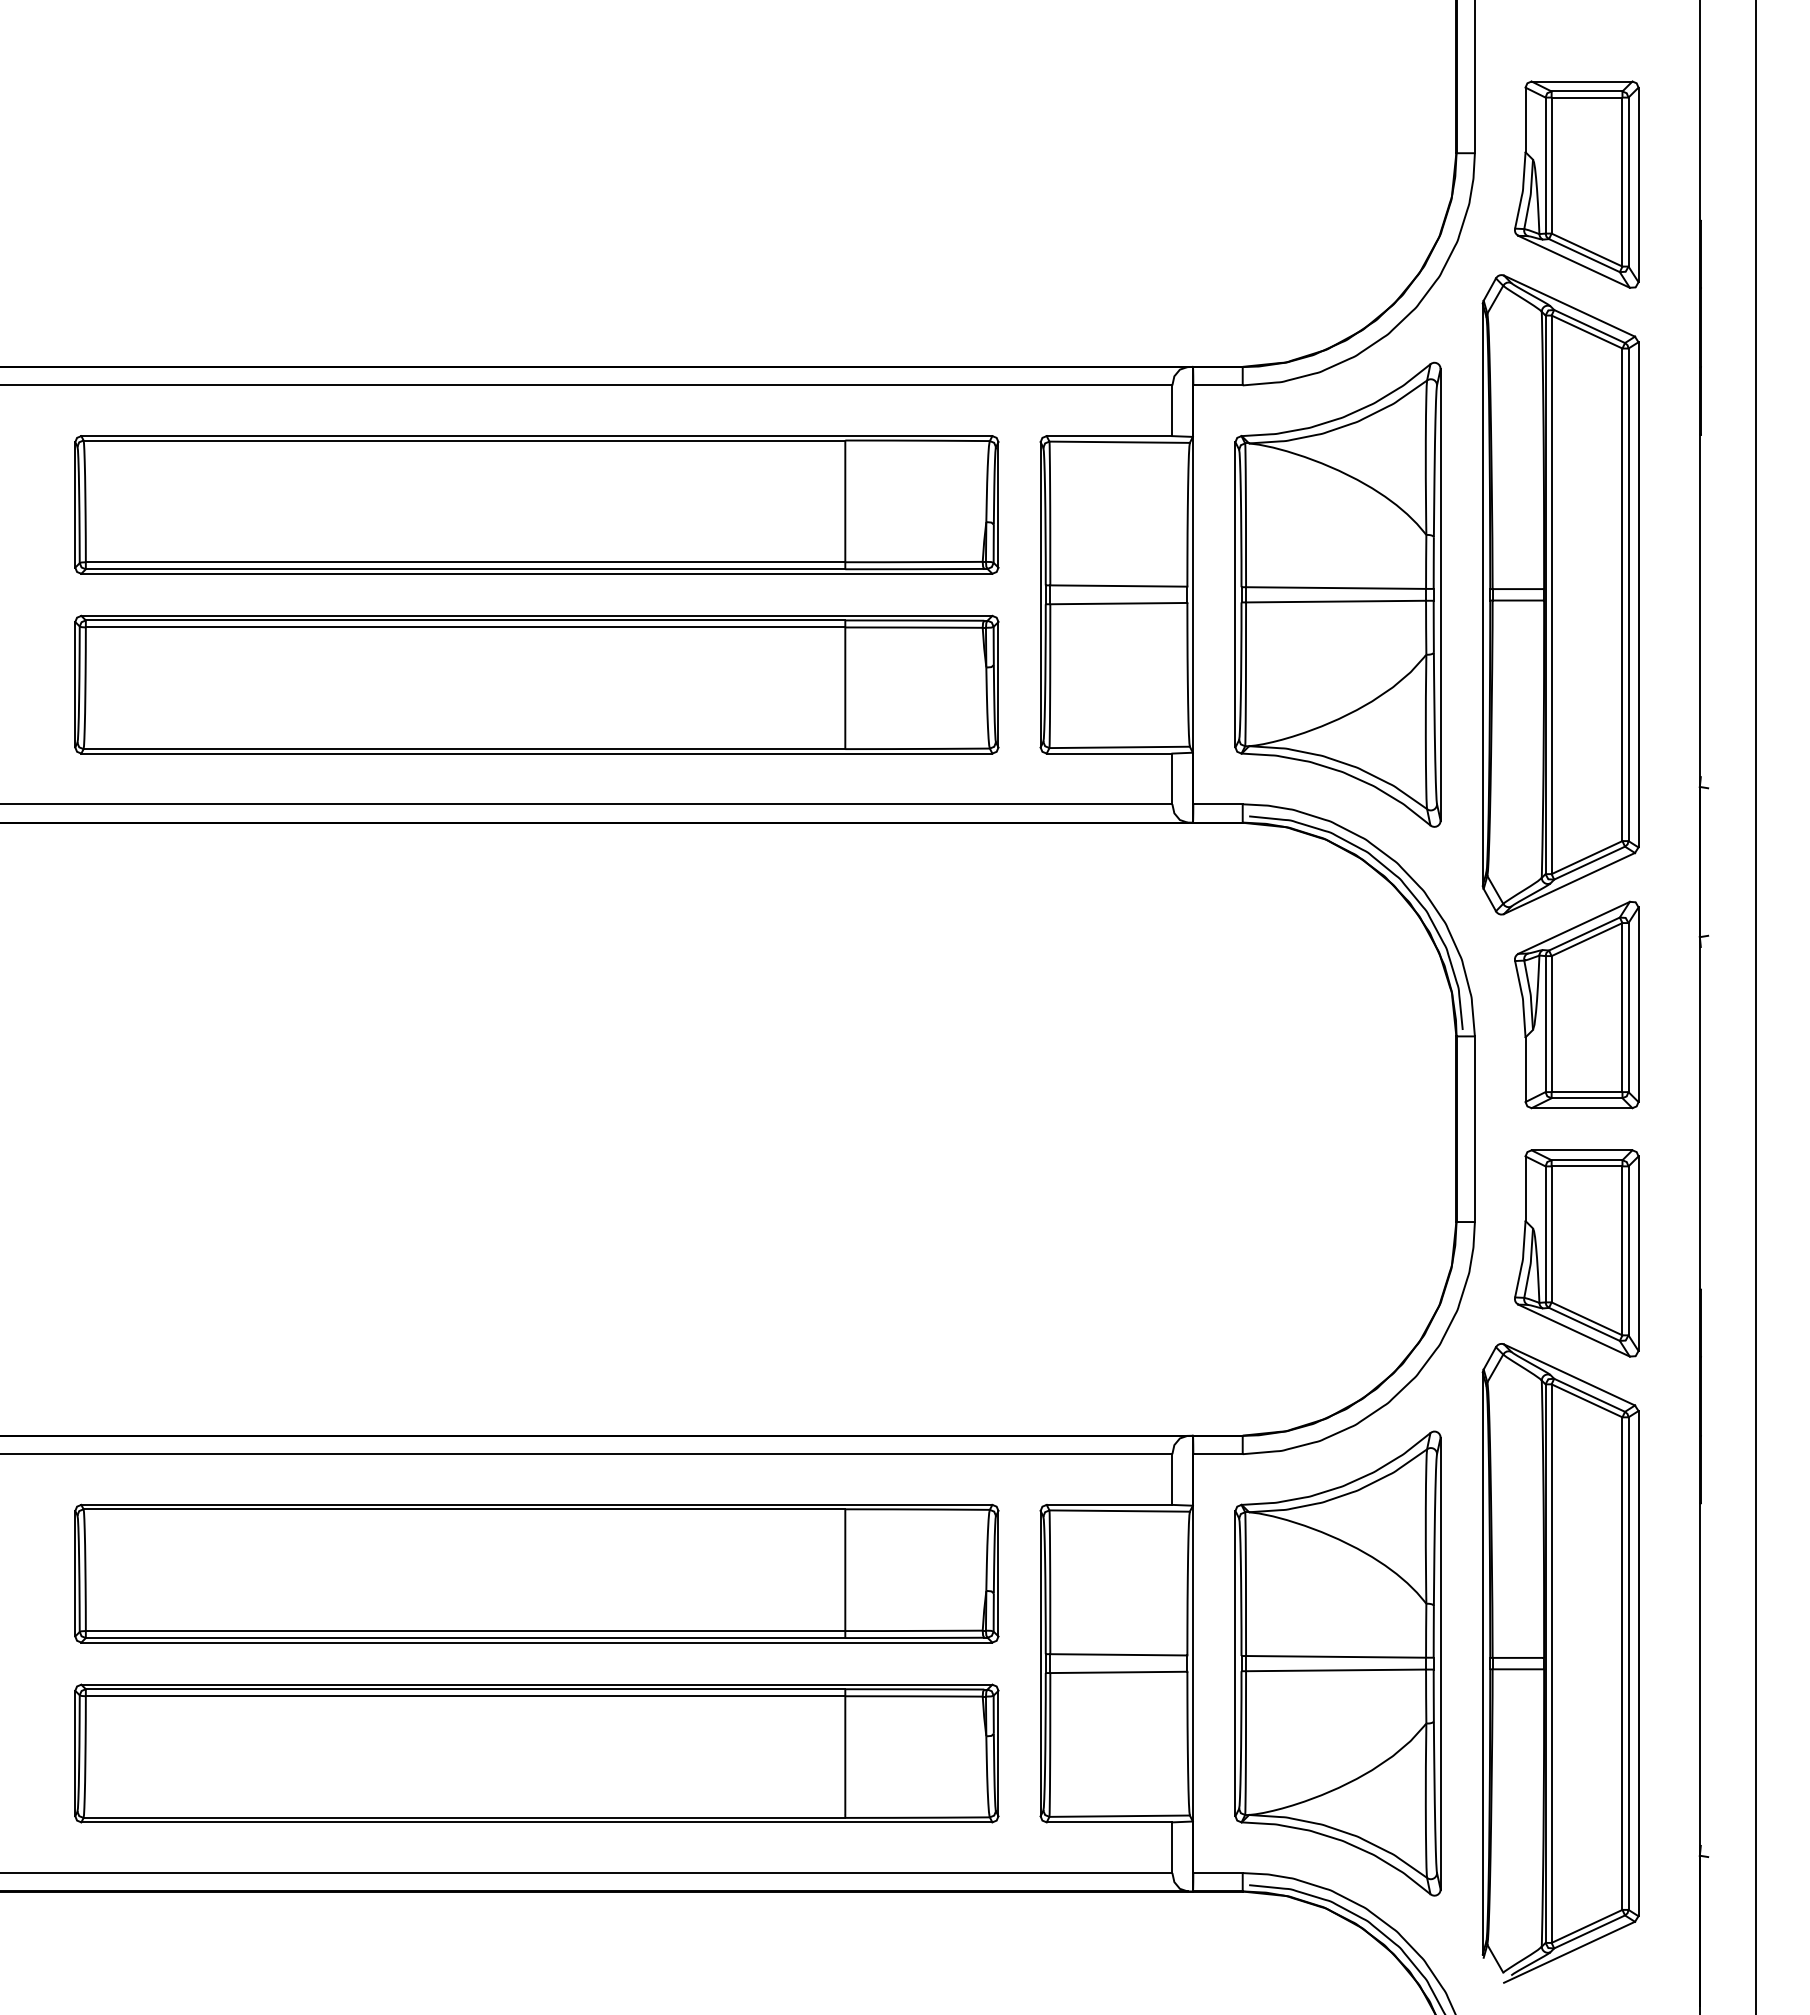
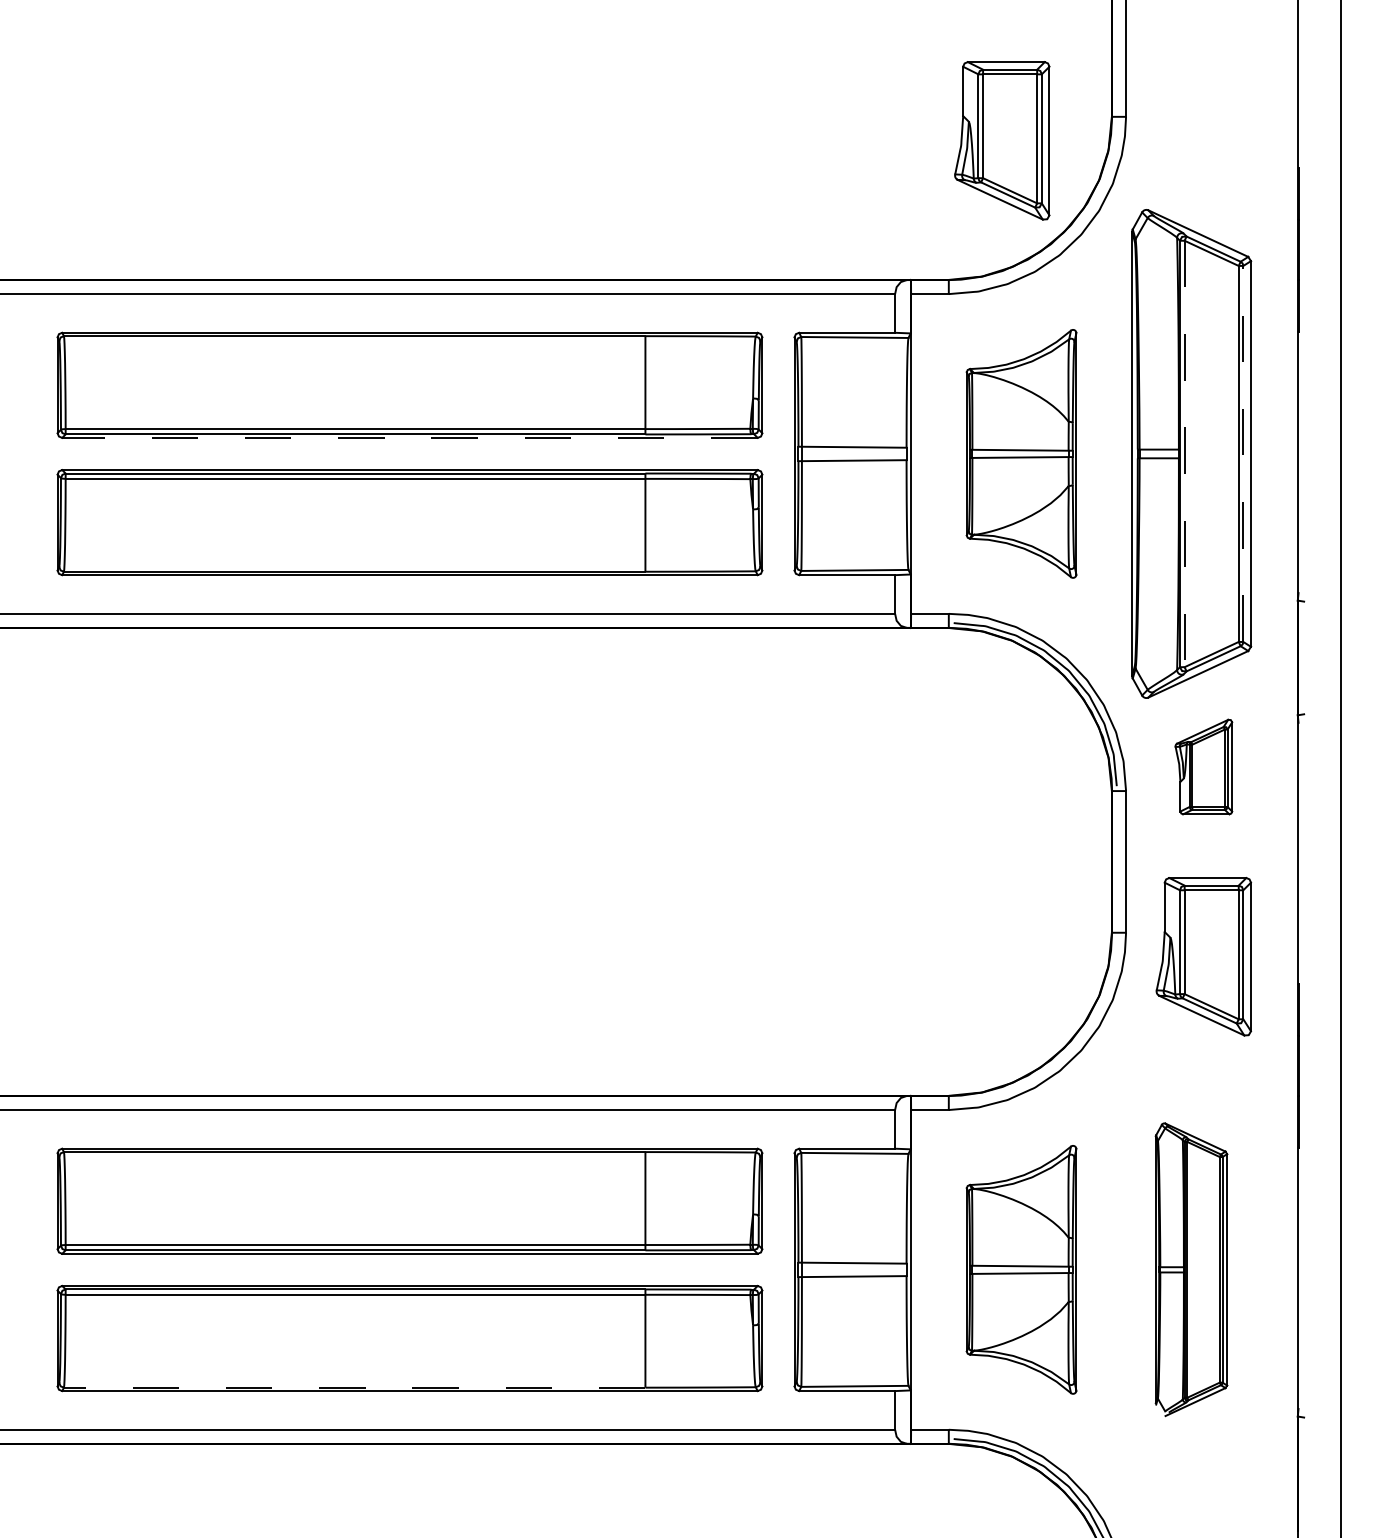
part: (1576, 184) -> (1002, 140), moved
line: (536, 573) -> (409, 437), solid -> dashed
part: (1337, 594) -> (1021, 453), size x0.7
line: (1628, 594) -> (1243, 453), solid -> dashed
line: (1551, 595) -> (1184, 454), solid -> dashed
part: (1576, 1004) -> (1203, 766), size x0.6
part: (1337, 1663) -> (1021, 1269), size x0.7
part: (1560, 1663) -> (1191, 1269), size x0.6
line: (464, 1817) -> (354, 1387), solid -> dashed

